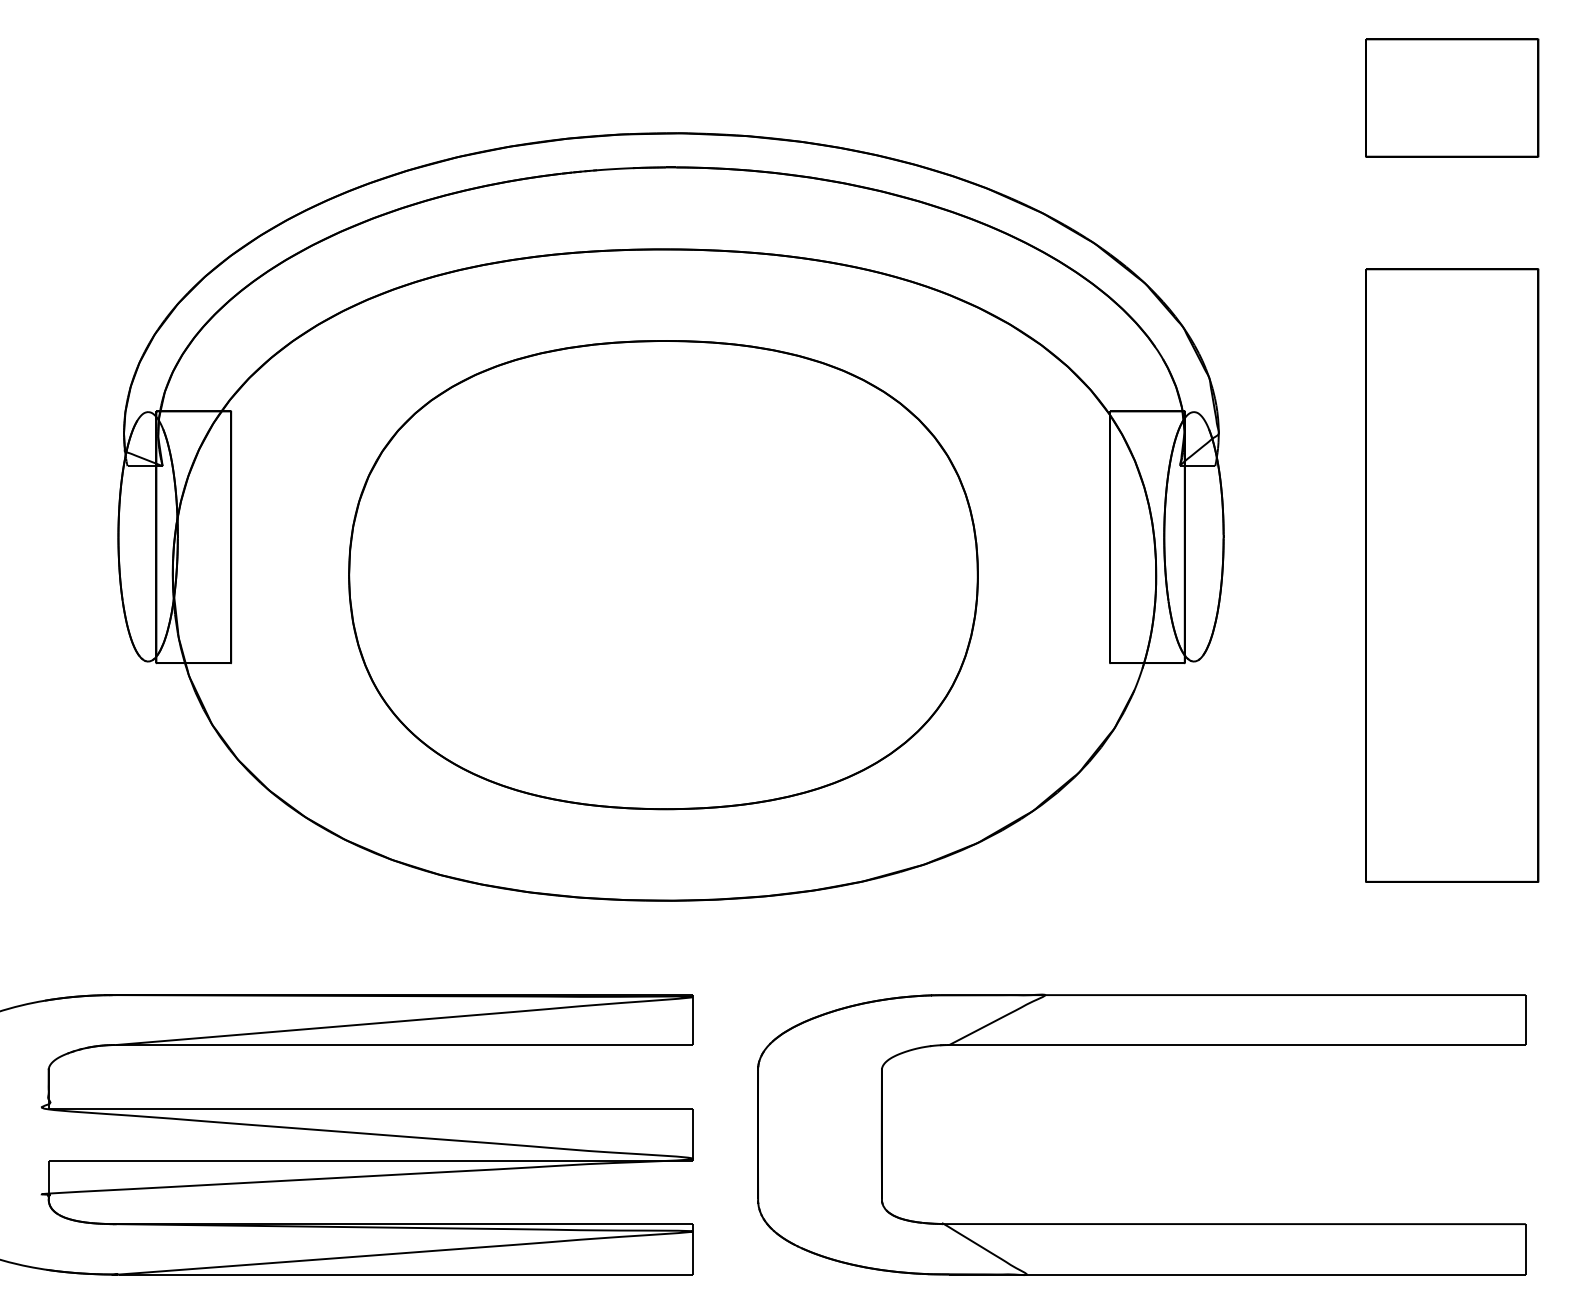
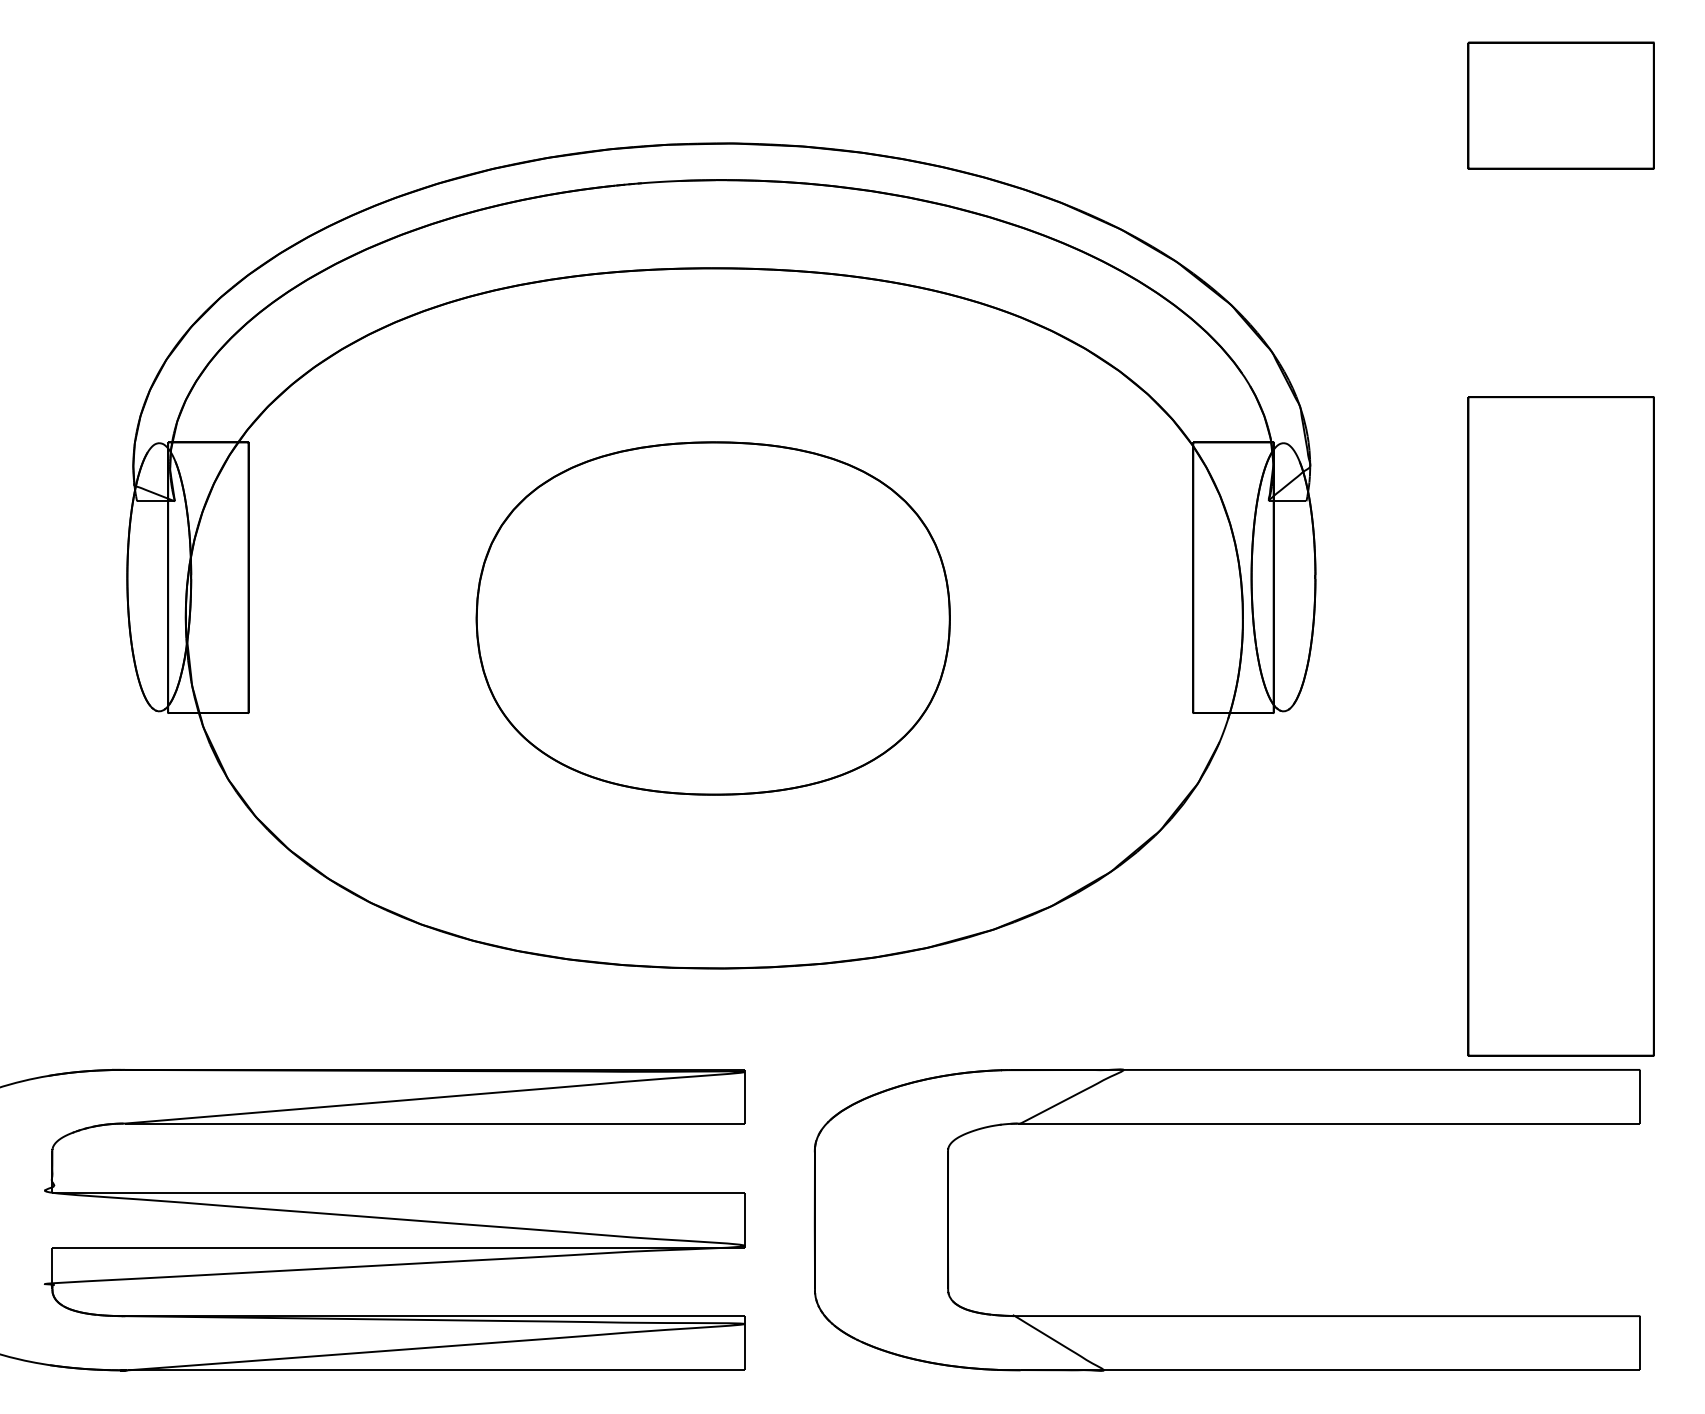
part: (663, 575) -> (713, 618), size x0.7
part: (1452, 575) -> (1561, 726), moved

